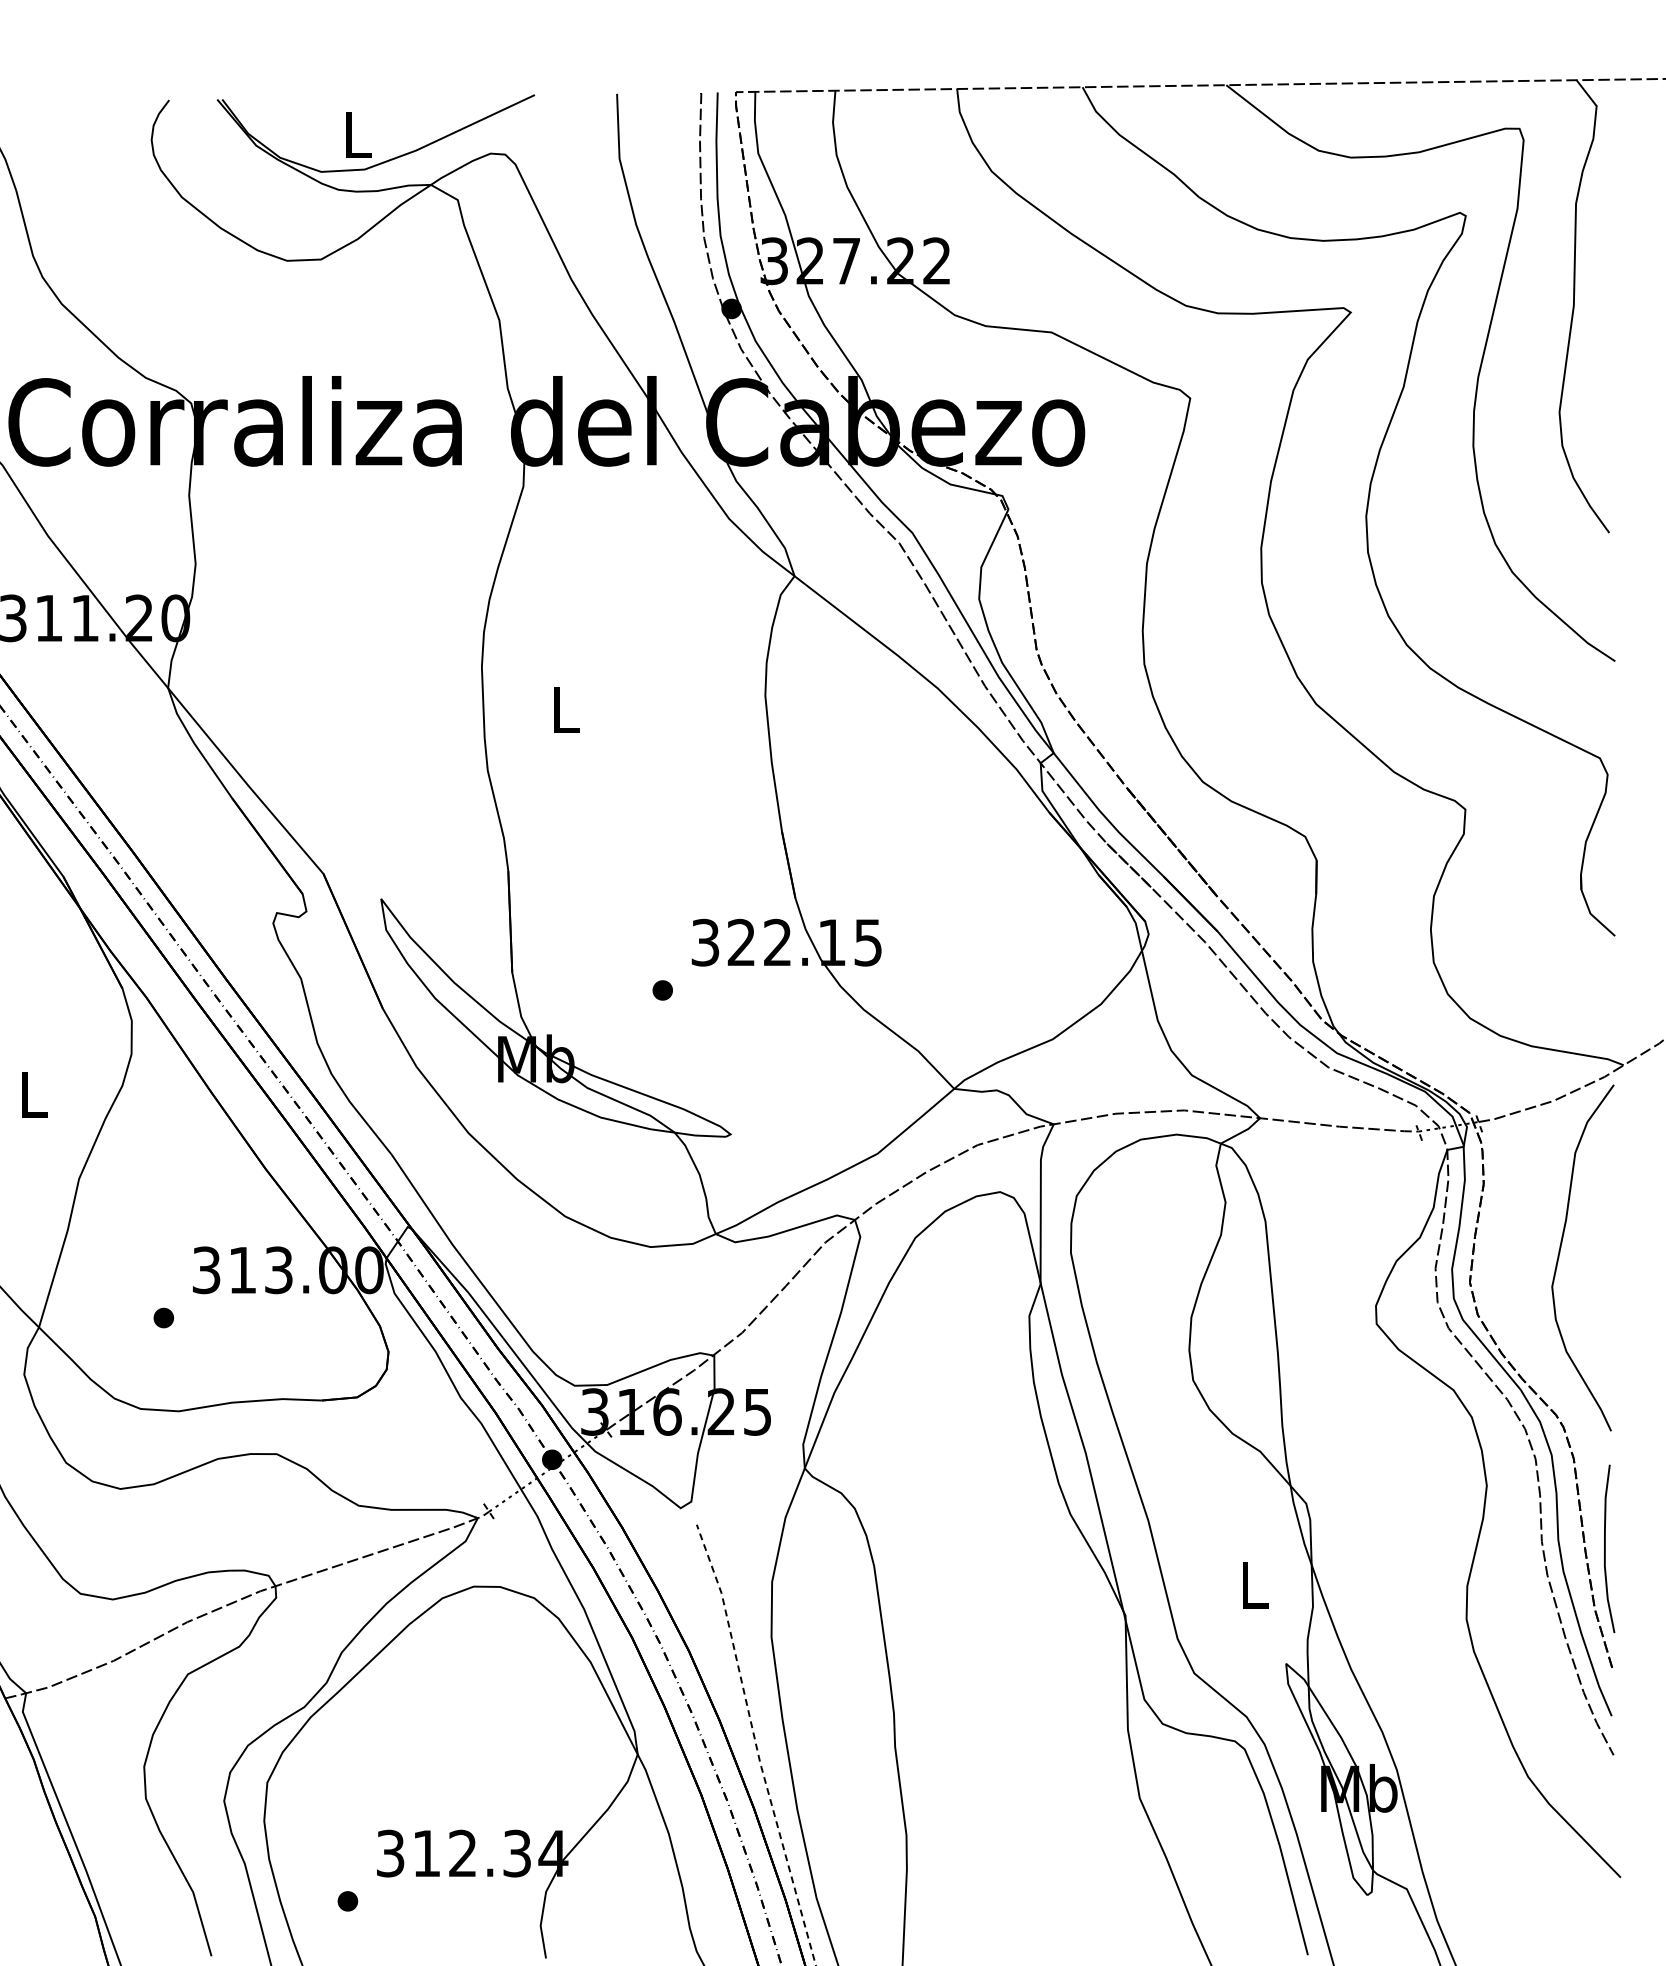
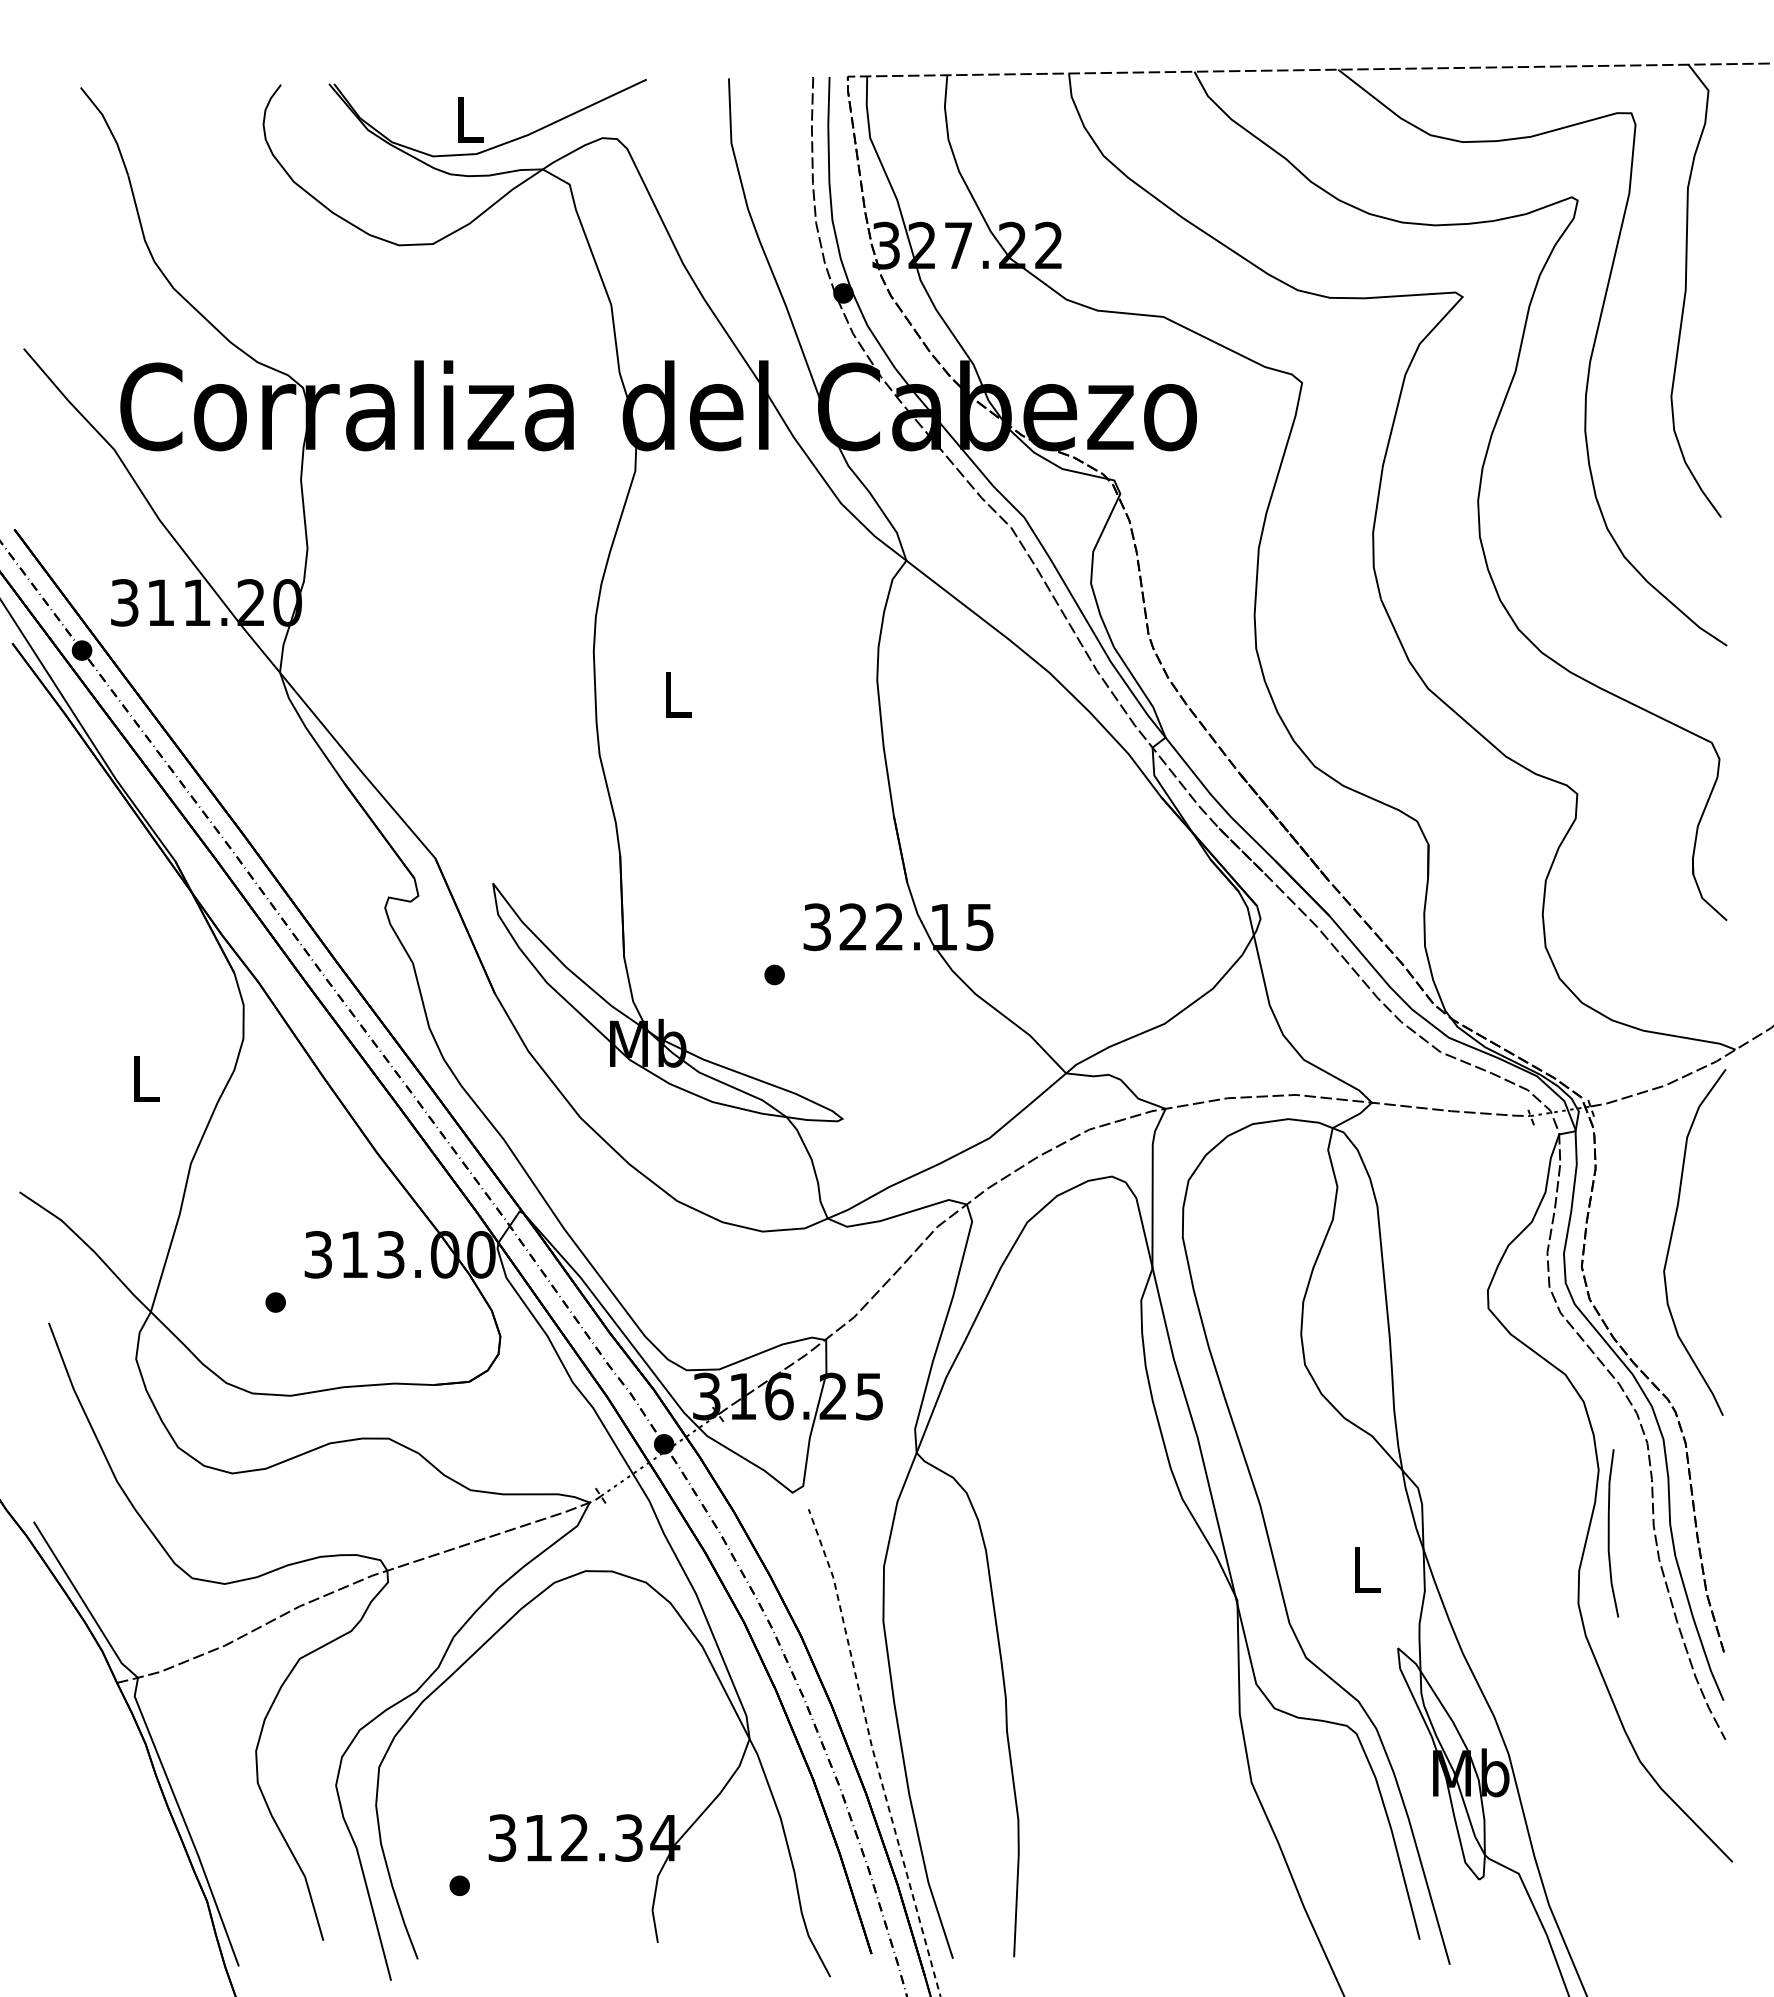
curve: (1605, 1549) -> (1609, 1533), moved

